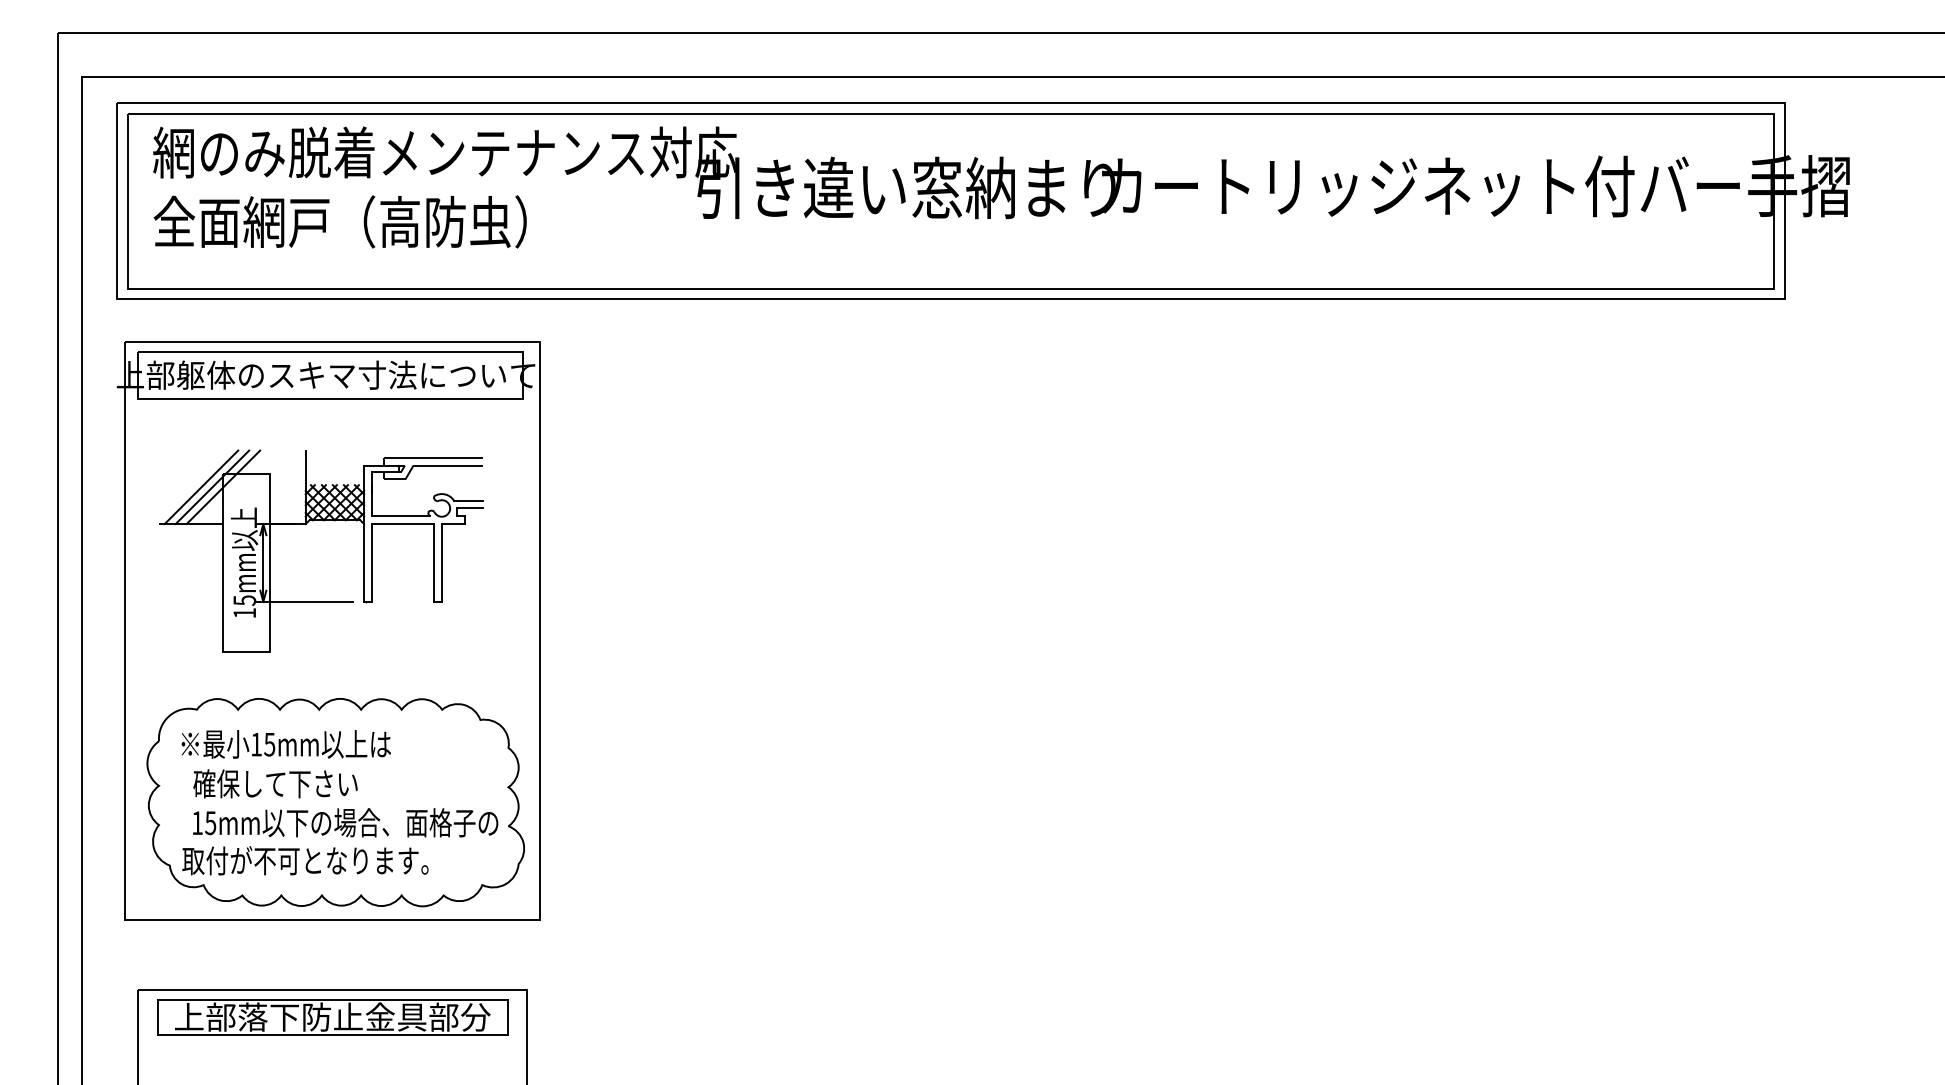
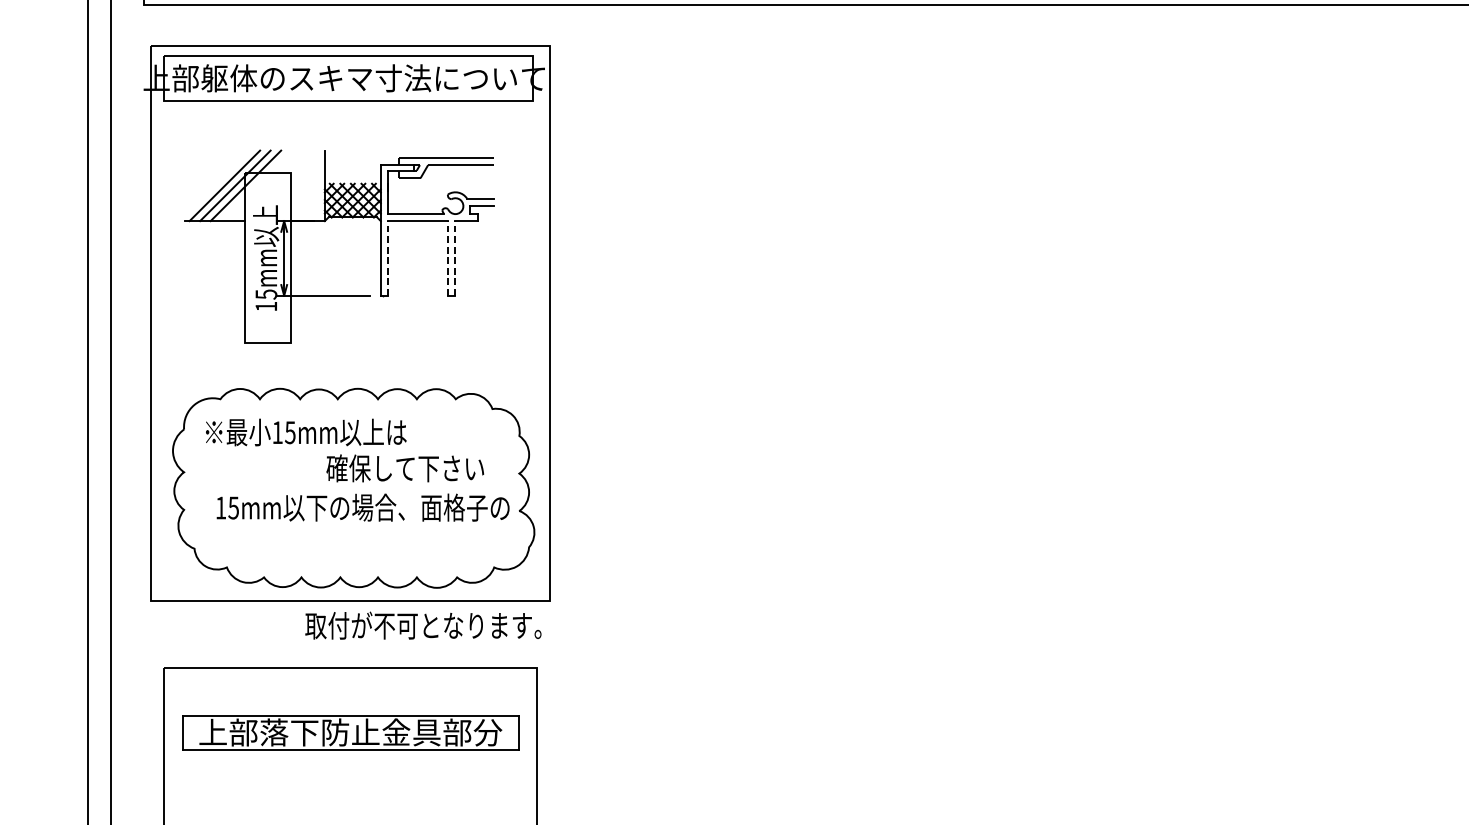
line: (371, 562) -> (387, 257), solid -> dashed
line: (434, 562) -> (448, 257), solid -> dashed
line: (441, 562) -> (455, 257), solid -> dashed
text: (275, 783) -> (405, 468), moved
text: (305, 860) -> (423, 625), moved
part: (332, 1017) -> (350, 732), moved

